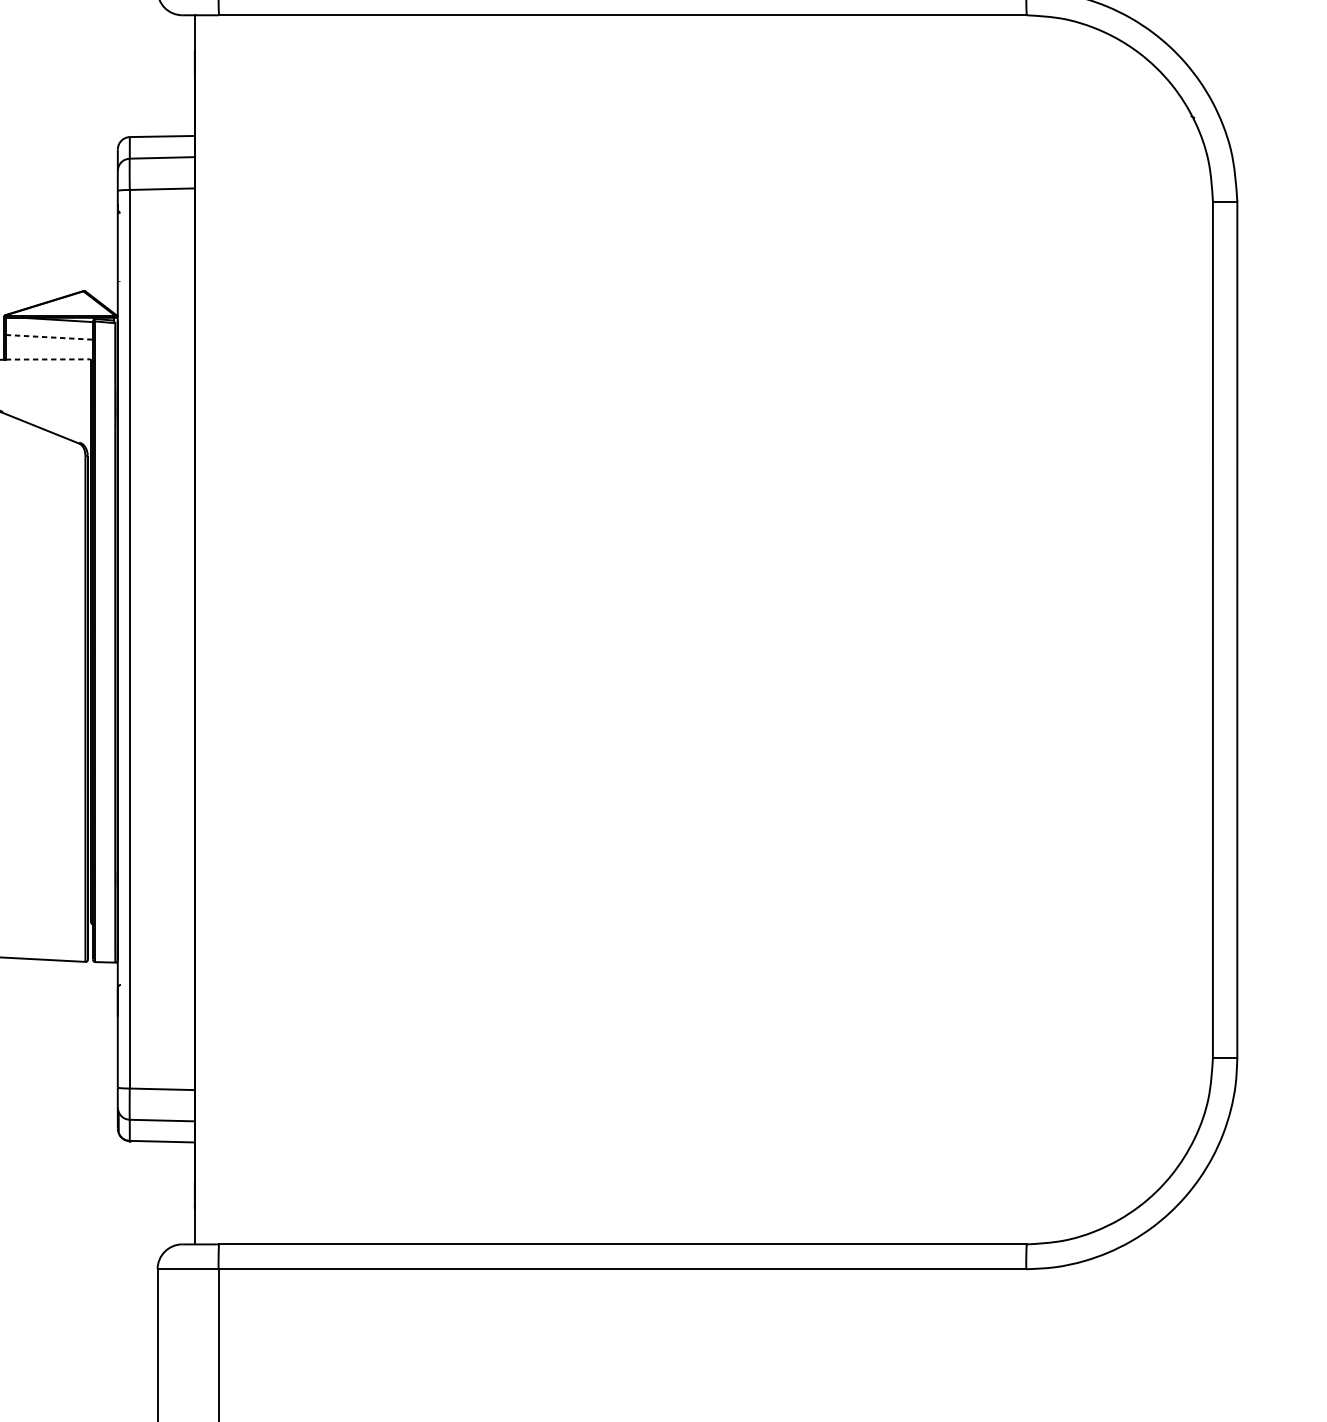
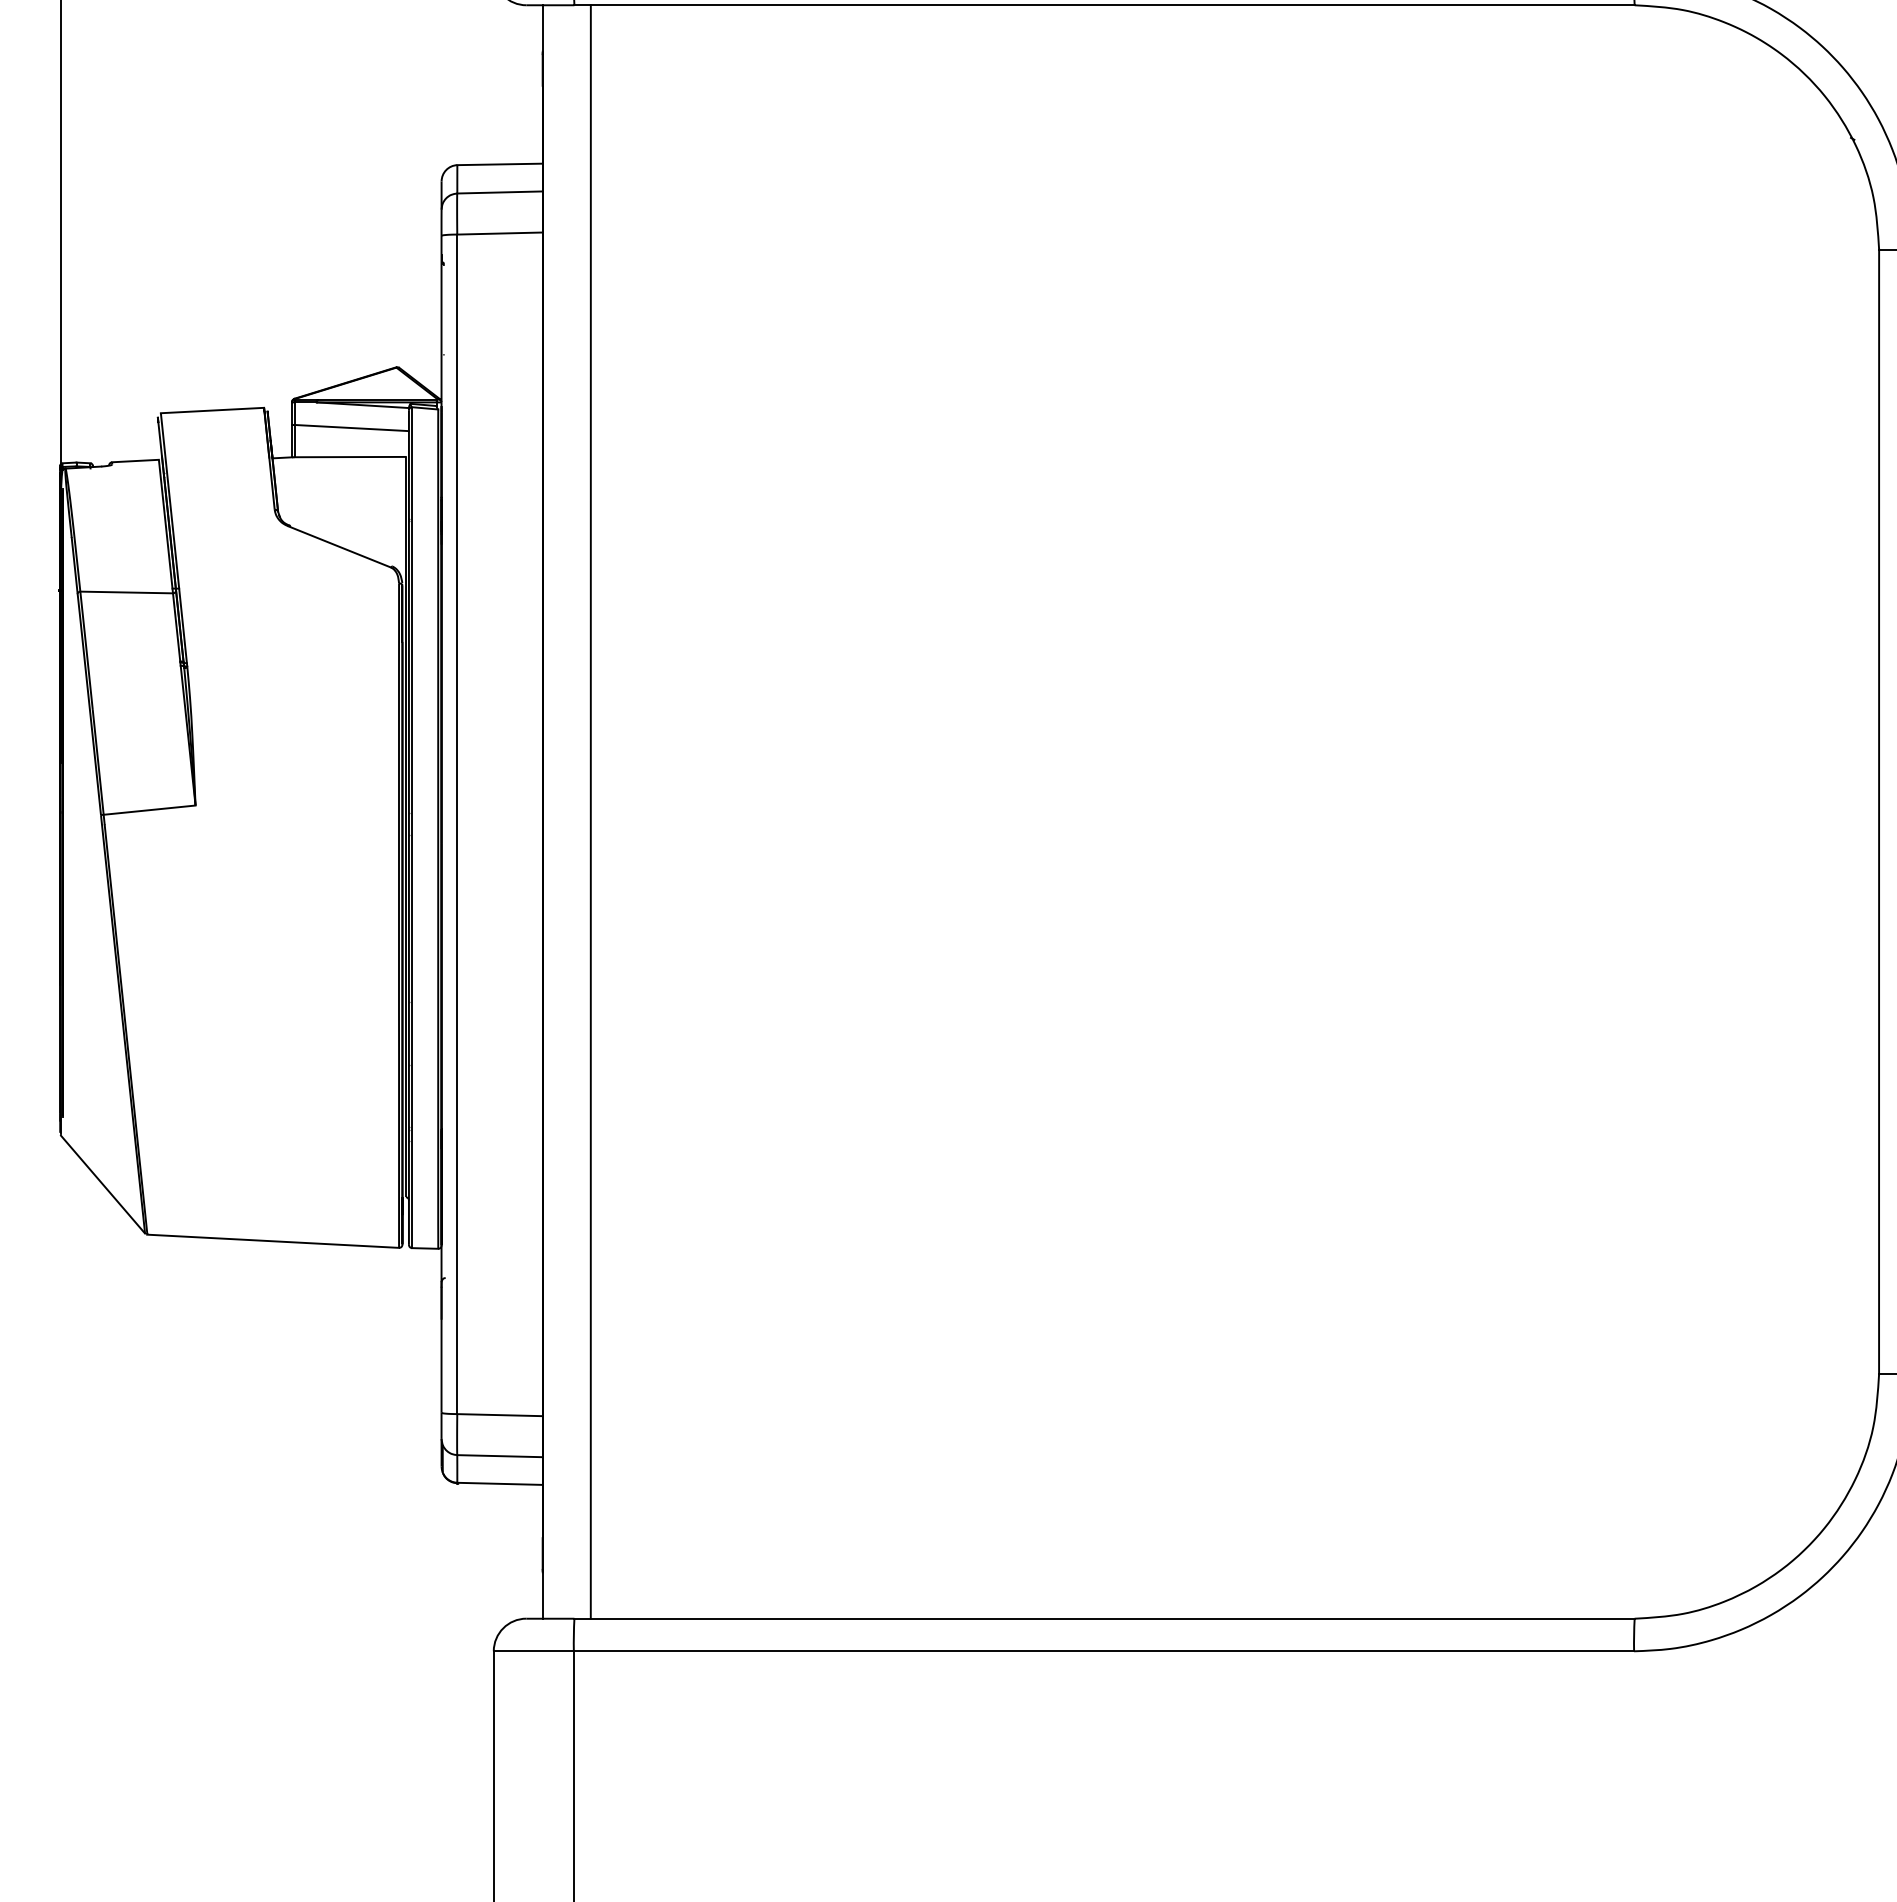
line: (49, 337) -> (352, 428), dashed -> solid
line: (48, 359) -> (350, 457), dashed -> solid
line: (231, 629) -> (590, 811), added

